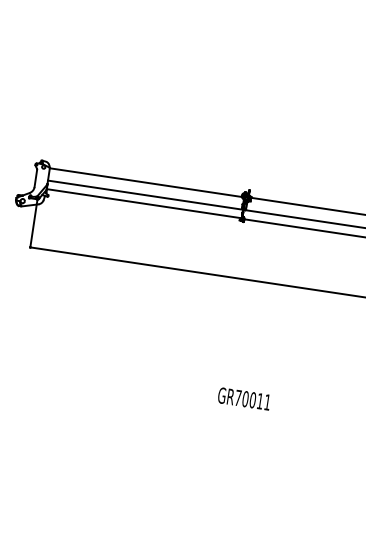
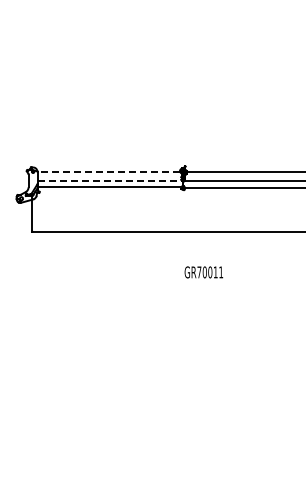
line: (145, 181) -> (108, 171), solid -> dashed
line: (146, 195) -> (110, 181), solid -> dashed
text: (243, 399) -> (203, 272), moved

